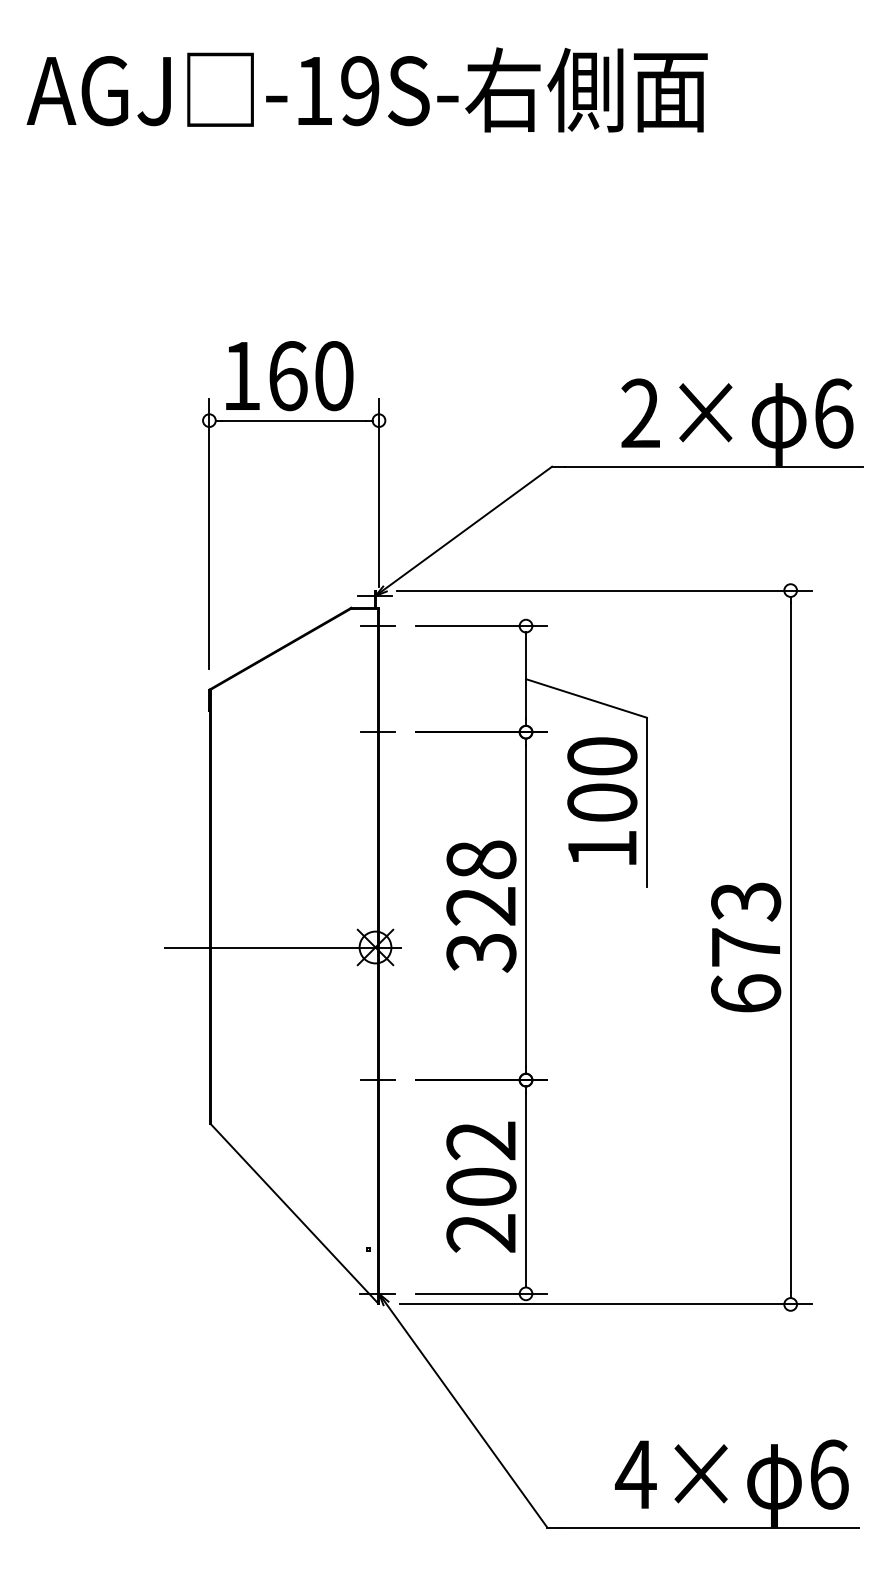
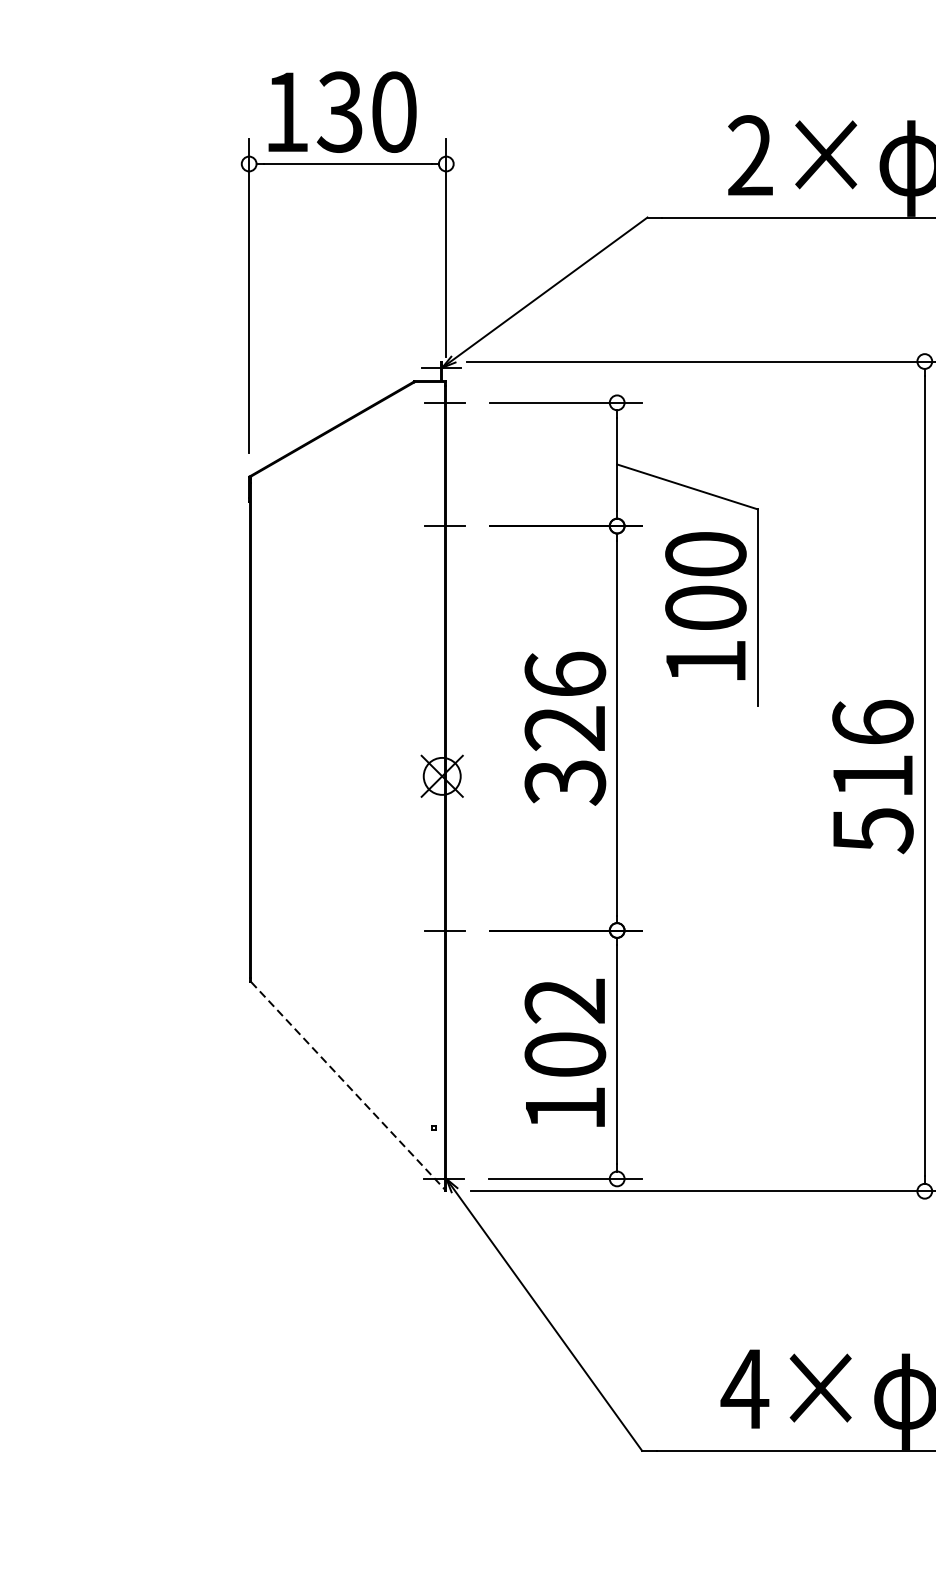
text: (287, 376) -> (339, 112), 160 -> 130
text: (481, 859) -> (565, 674), 328 -> 326
line: (282, 947) -> (334, 776), removed
text: (746, 947) -> (873, 776), 673 -> 516
line: (295, 1214) -> (349, 1086), solid -> dashed
text: (480, 1233) -> (564, 1108), 202 -> 102

